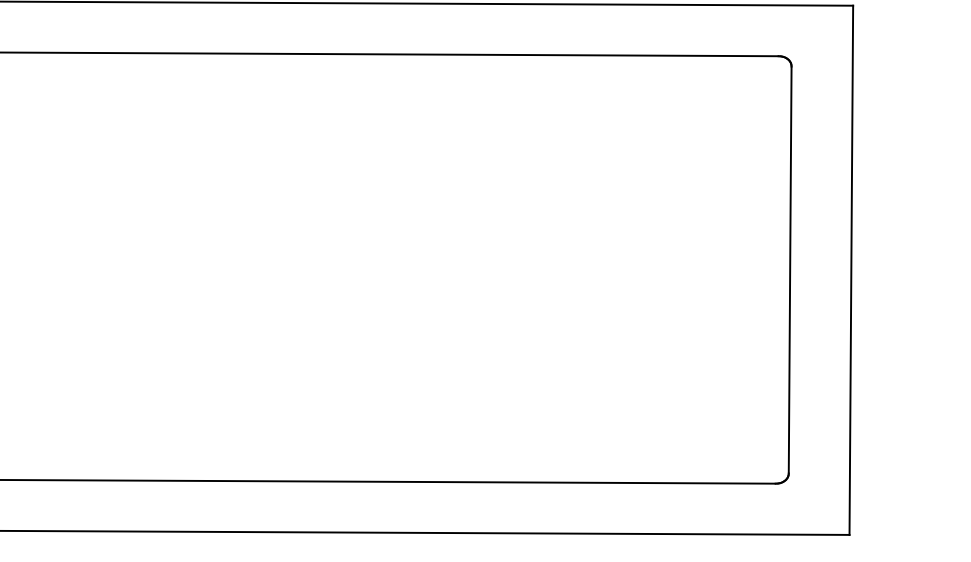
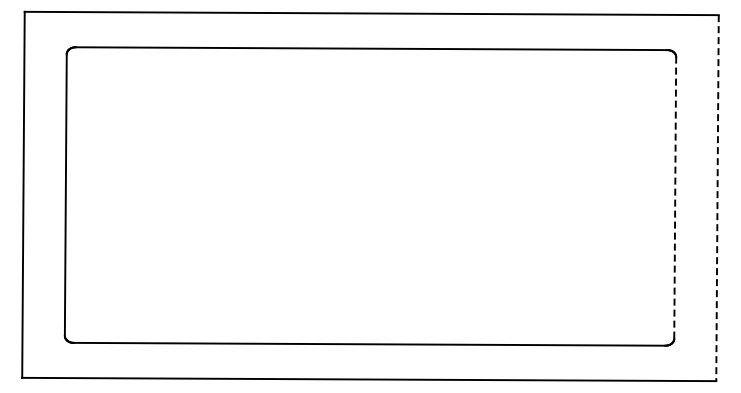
line: (790, 269) -> (675, 197), solid -> dashed
line: (851, 270) -> (717, 198), solid -> dashed

